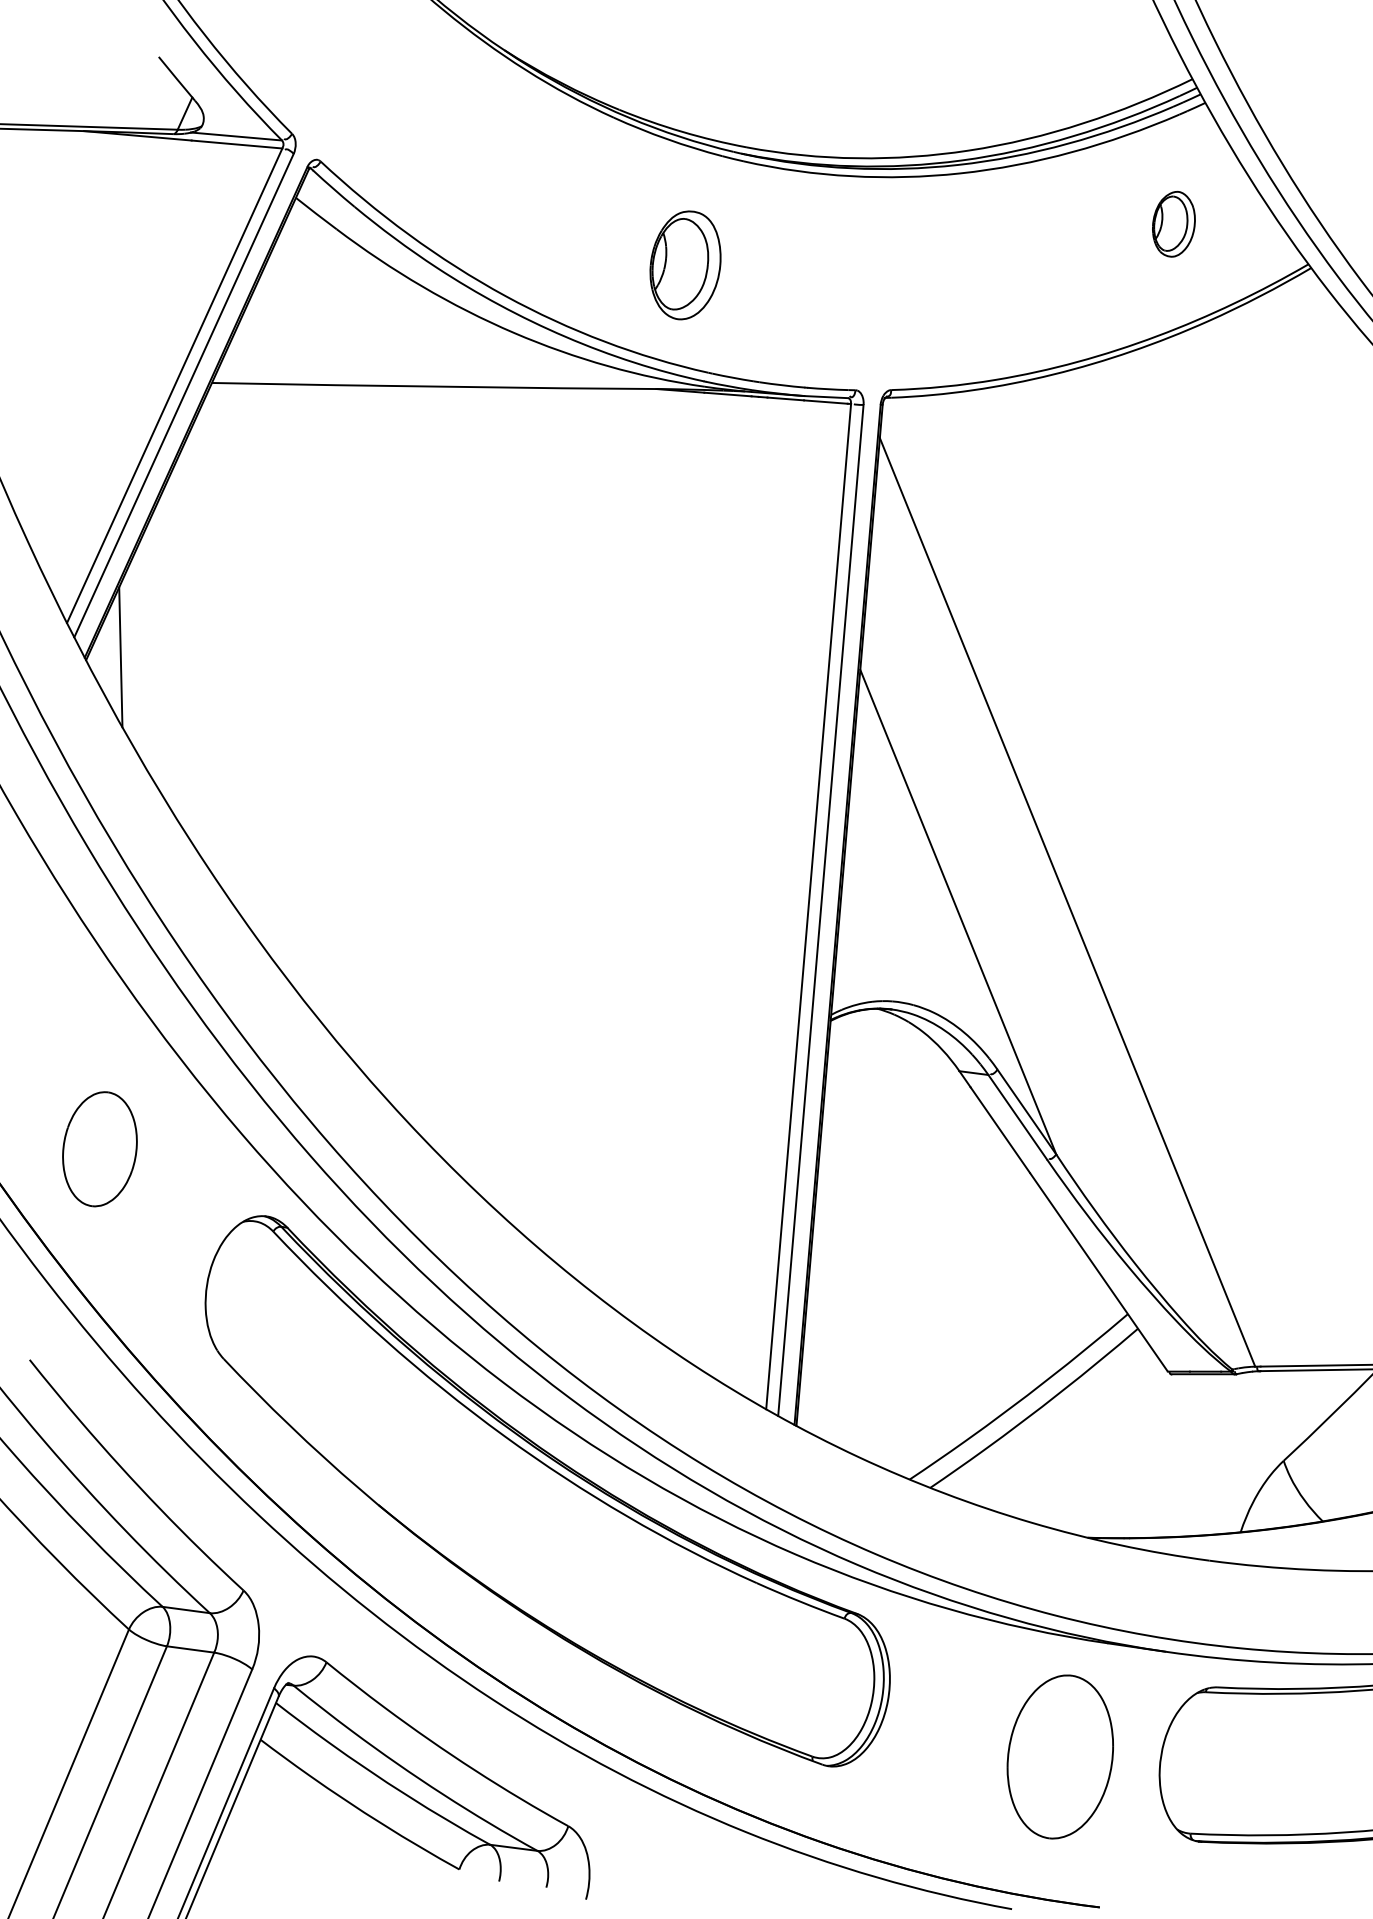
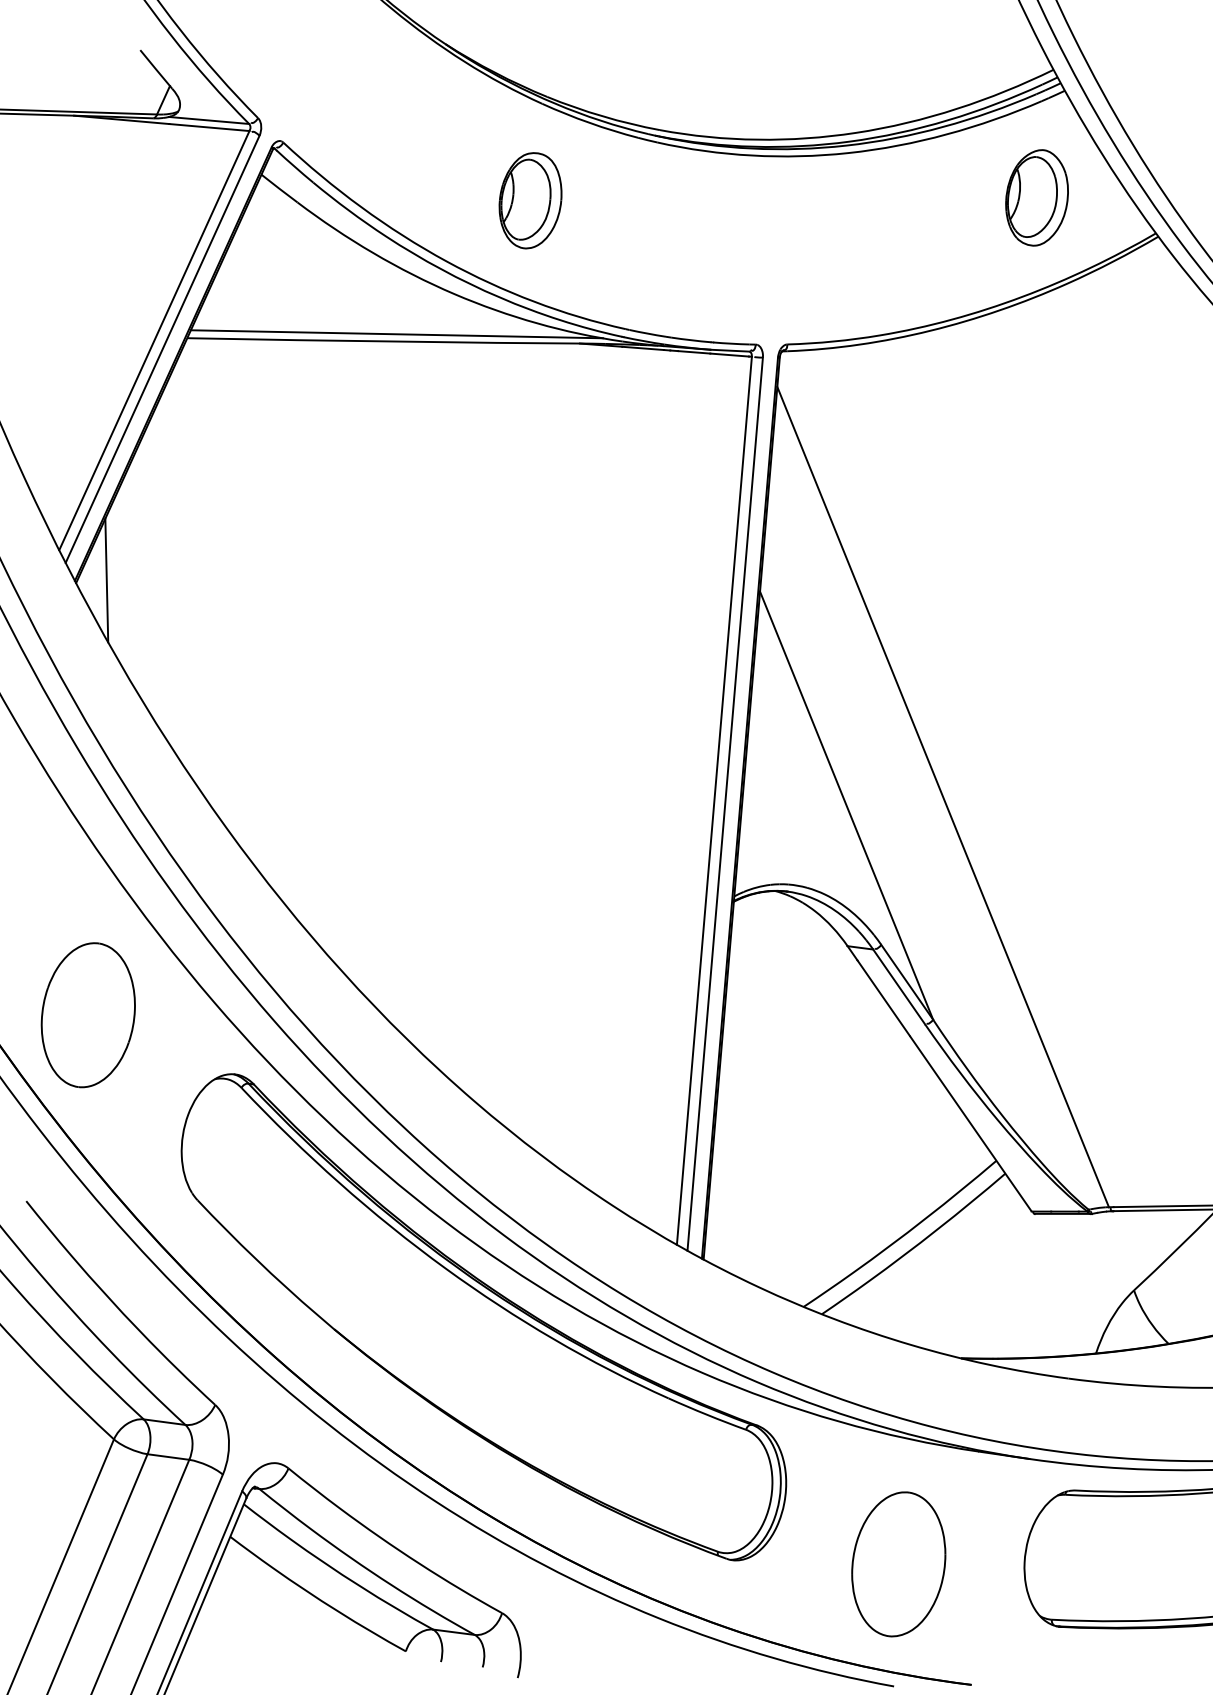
part: (1173, 224) -> (1036, 198), size x1.67
part: (685, 265) -> (530, 200), moved
line: (449, 378) -> (397, 334), added
part: (99, 1148) -> (87, 1014), size x1.43
part: (1059, 1756) -> (898, 1563), moved

